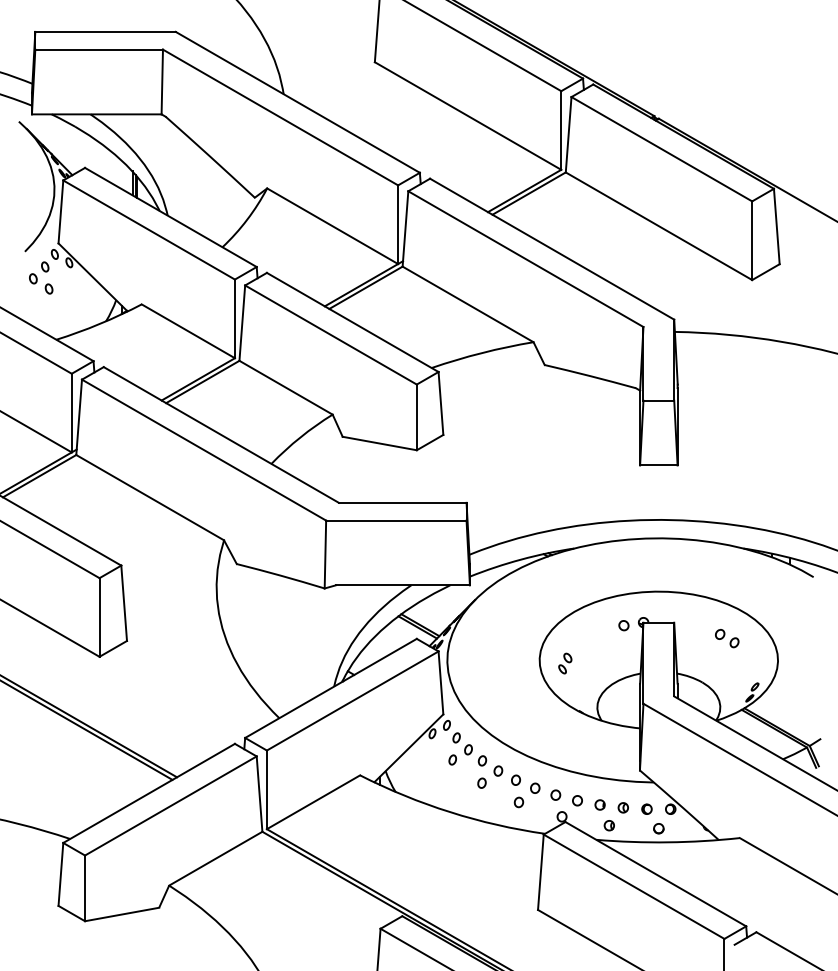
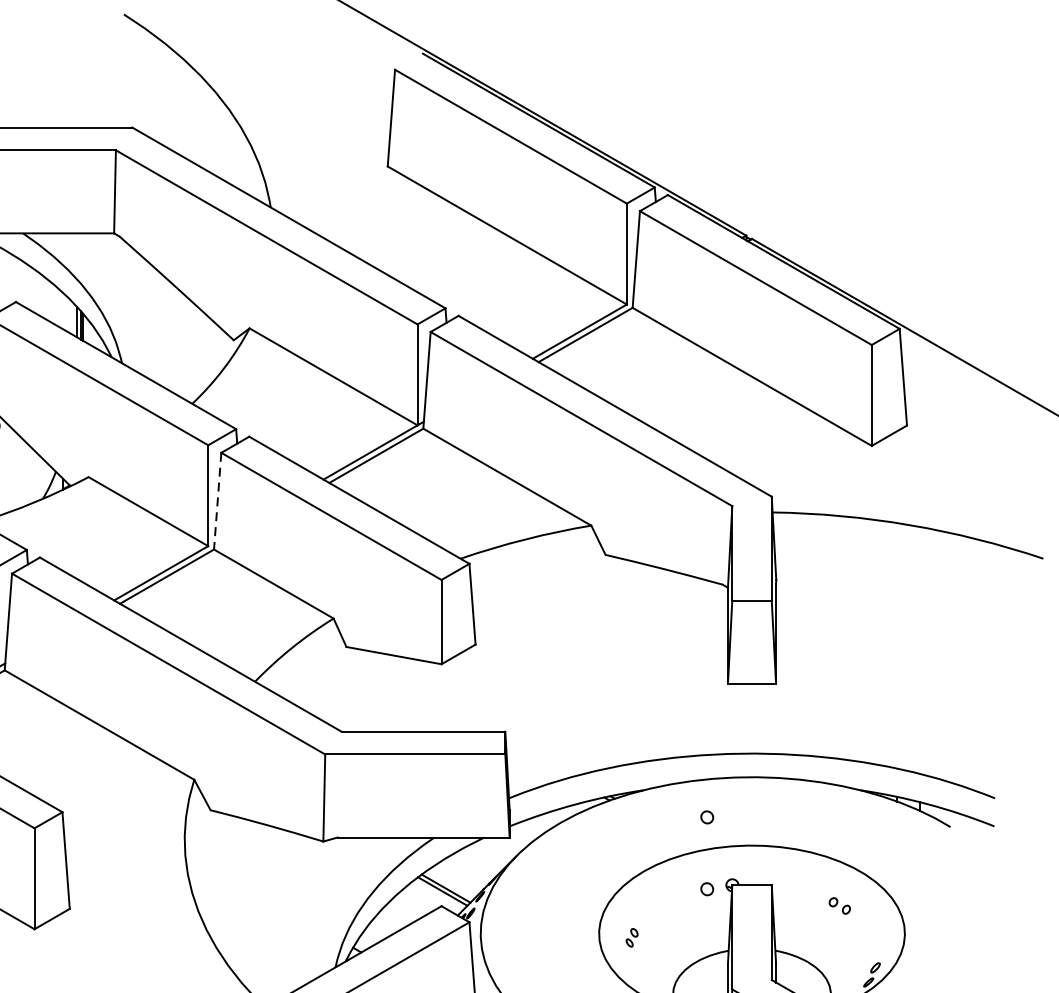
line: (242, 323) -> (217, 501), solid -> dashed
part: (623, 569) -> (706, 817), added
part: (727, 638) -> (840, 905), size x0.7
part: (565, 663) -> (632, 937), size x0.7

